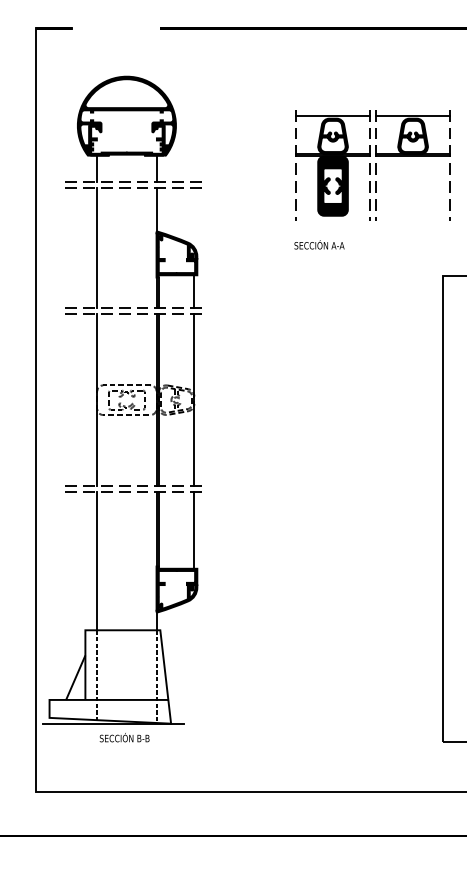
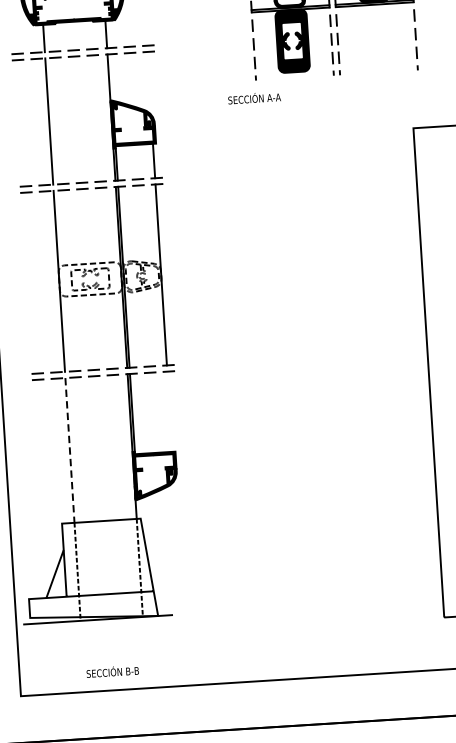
text: (319, 244) -> (254, 97), moved
line: (194, 530) -> (169, 411), removed
line: (97, 561) -> (70, 450), solid -> dashed
text: (124, 737) -> (112, 671), moved

